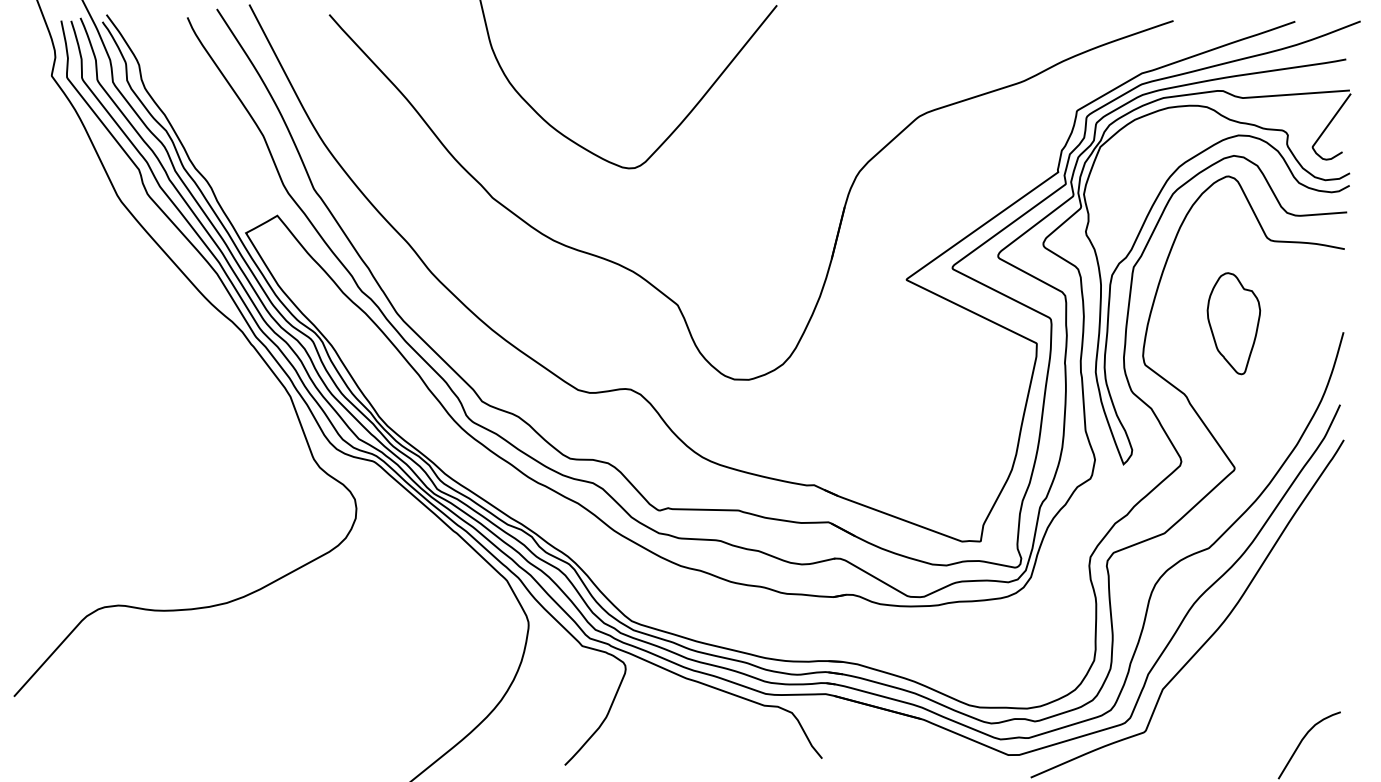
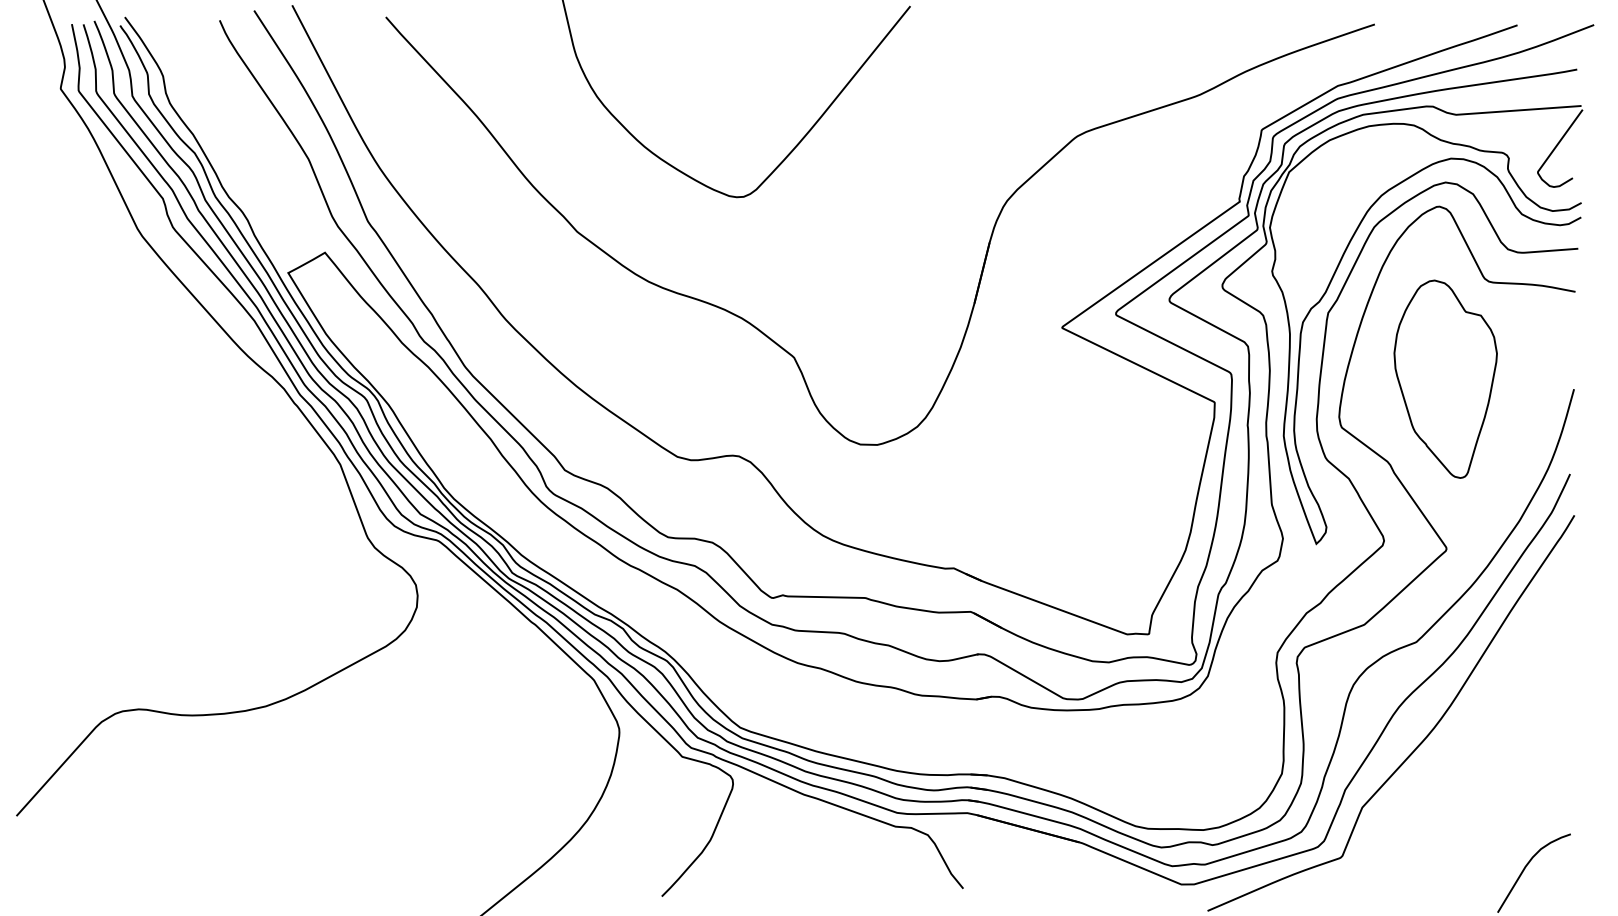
part: (1233, 323) -> (1445, 378), size x1.67

